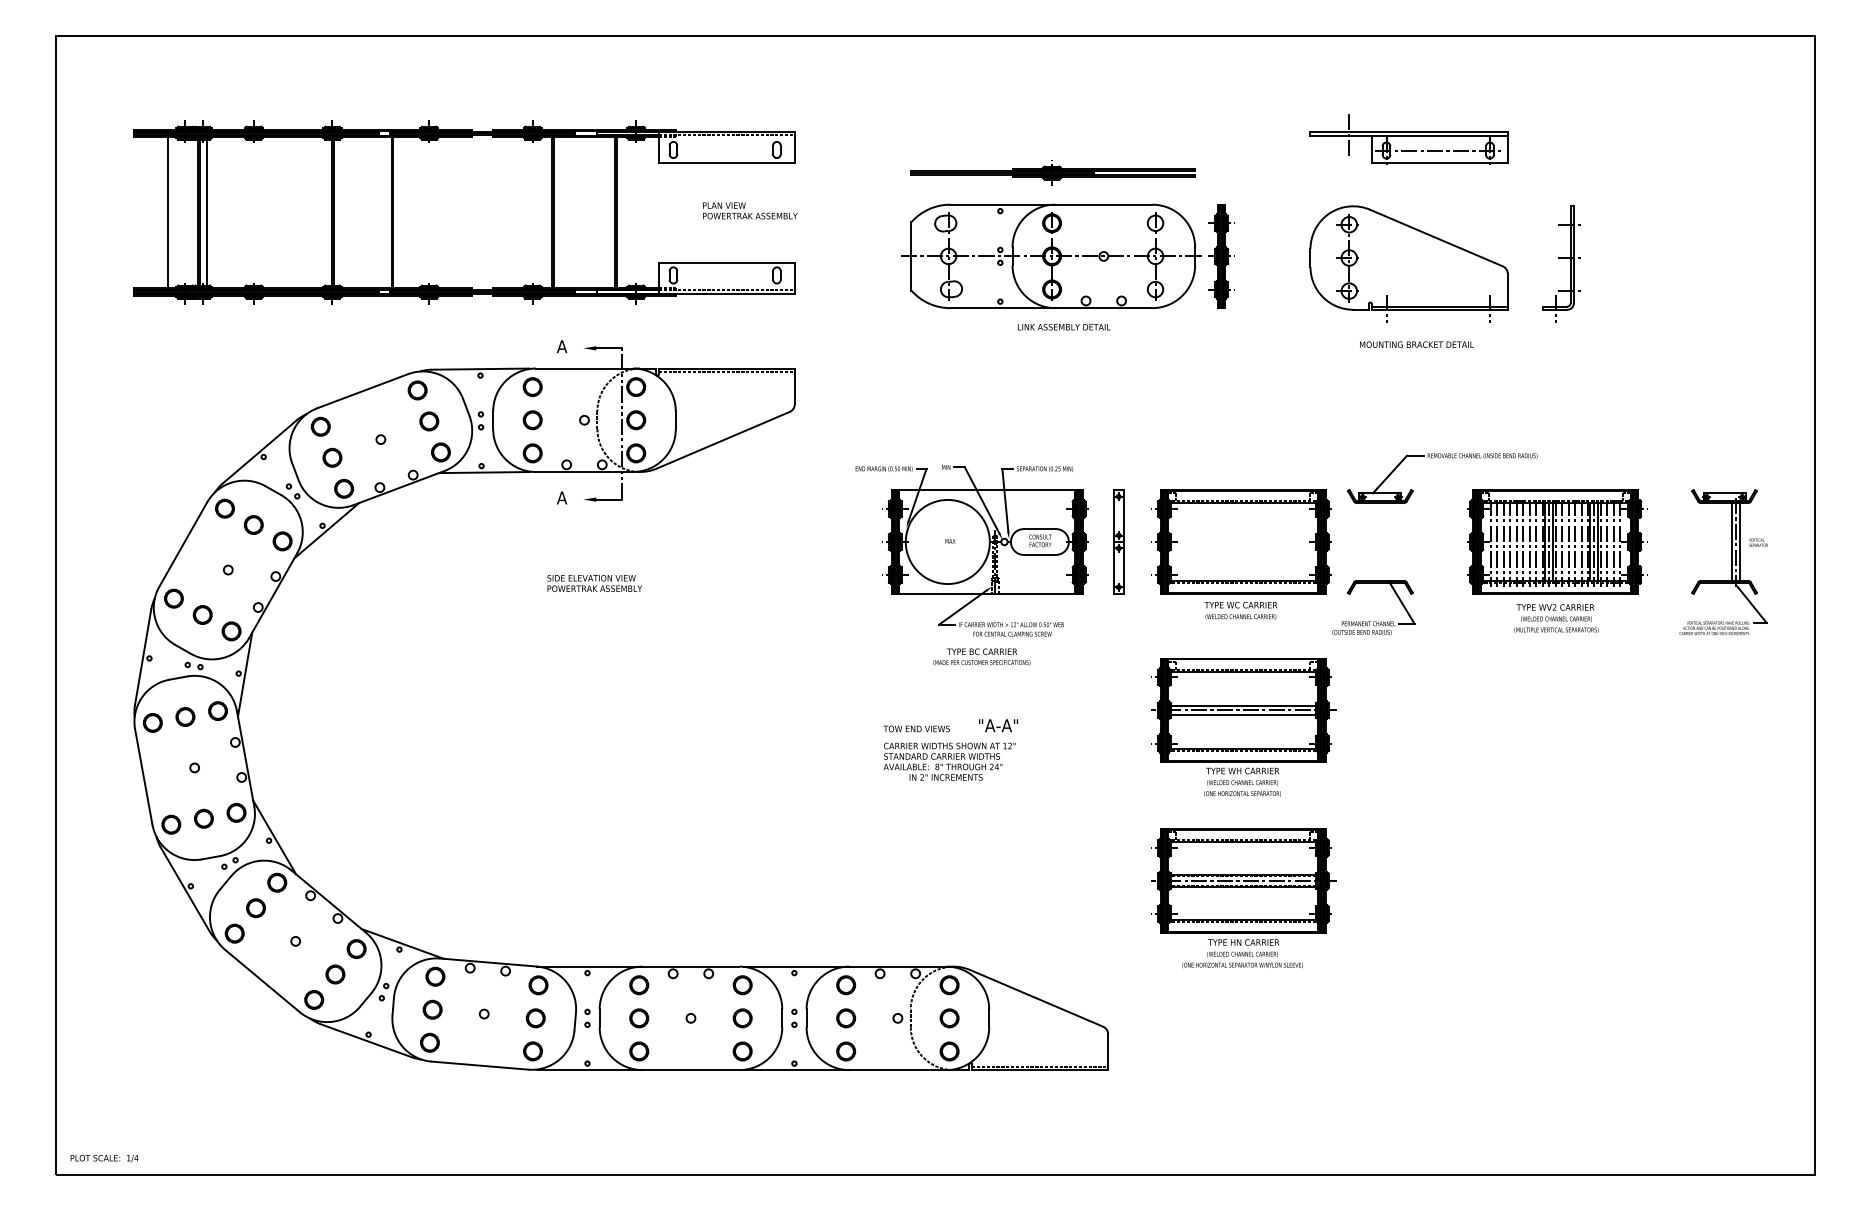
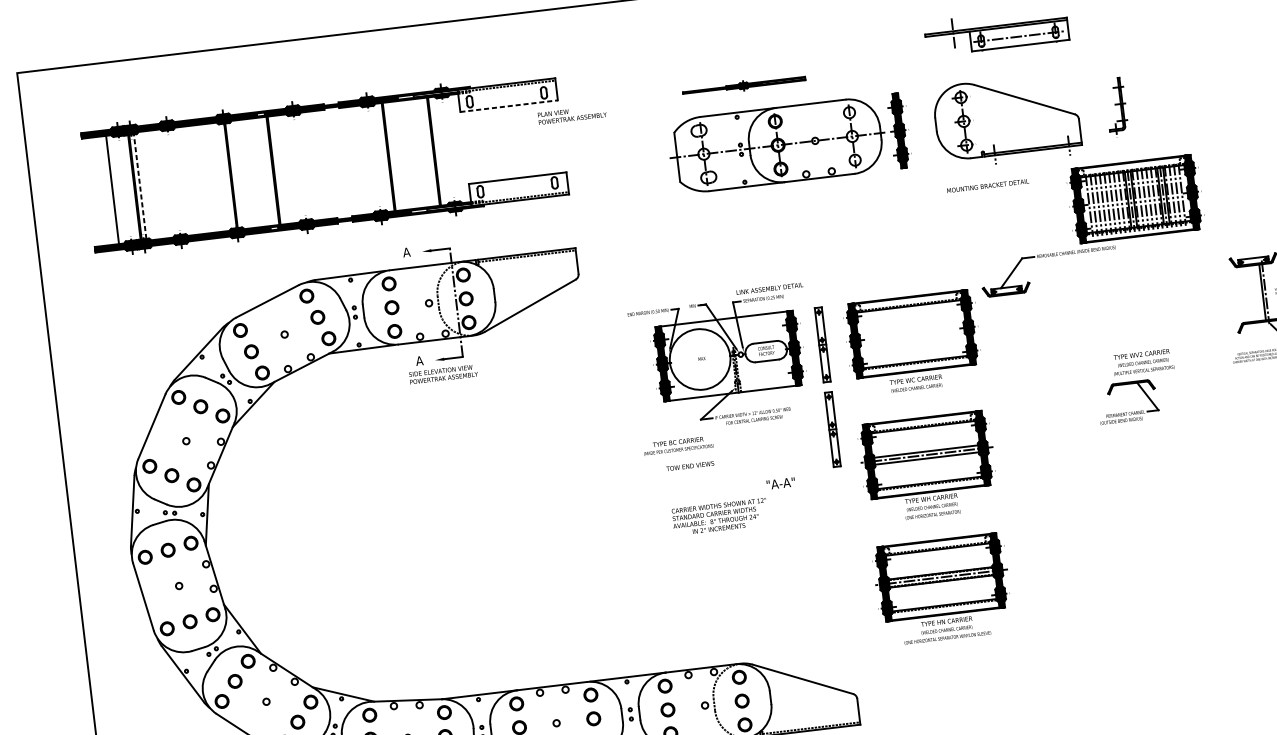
line: (726, 162) -> (508, 106), solid -> dashed
part: (1052, 172) -> (743, 85), size x0.6
text: (750, 210) -> (572, 114), moved
line: (206, 212) -> (140, 186), solid -> dashed
part: (1067, 255) -> (789, 143), moved
part: (1561, 263) -> (1116, 107), size x0.7
text: (1064, 326) -> (770, 288), moved
text: (1416, 344) -> (987, 185), moved
part: (1557, 541) -> (1136, 198), moved
line: (1739, 541) -> (1268, 291), removed
text: (594, 583) -> (443, 374), moved
part: (1373, 621) -> (1128, 412), moved
text: (981, 656) -> (678, 445), moved
part: (1118, 659) -> (832, 429), added
text: (998, 725) -> (780, 483), moved
text: (916, 728) -> (690, 465), moved

